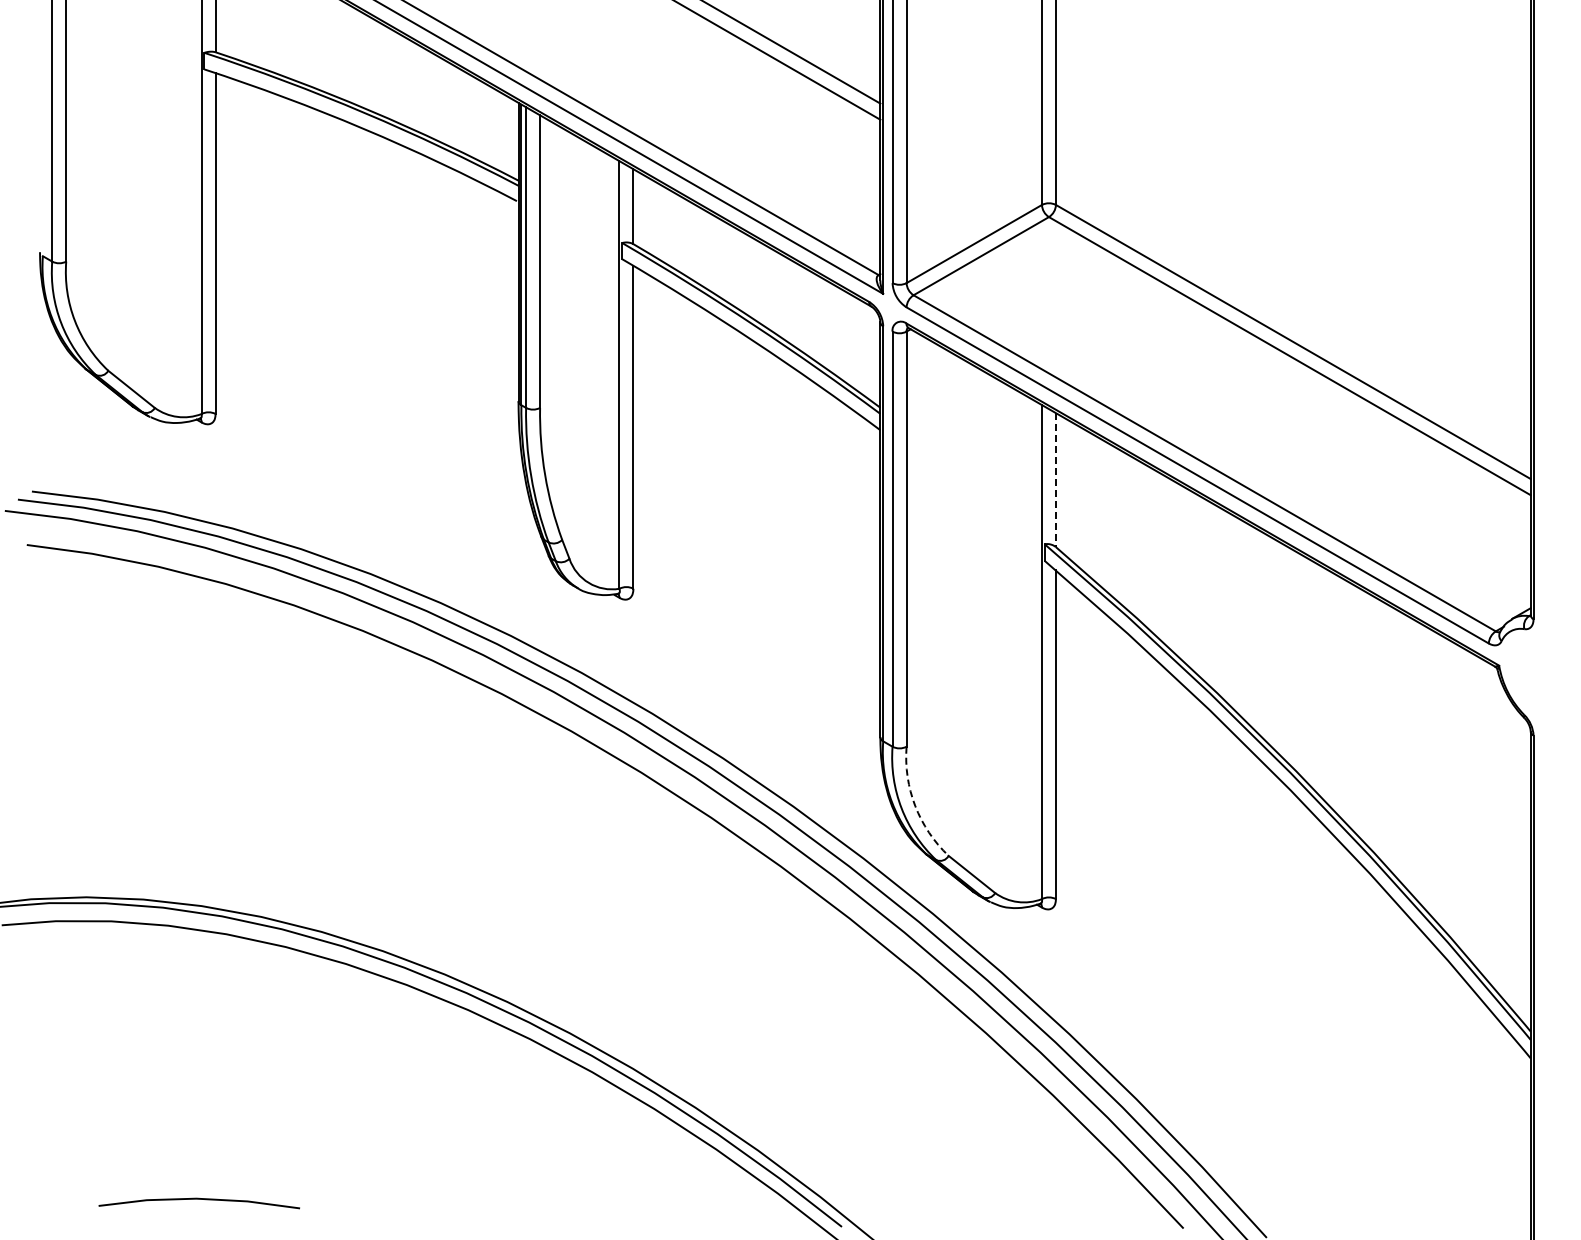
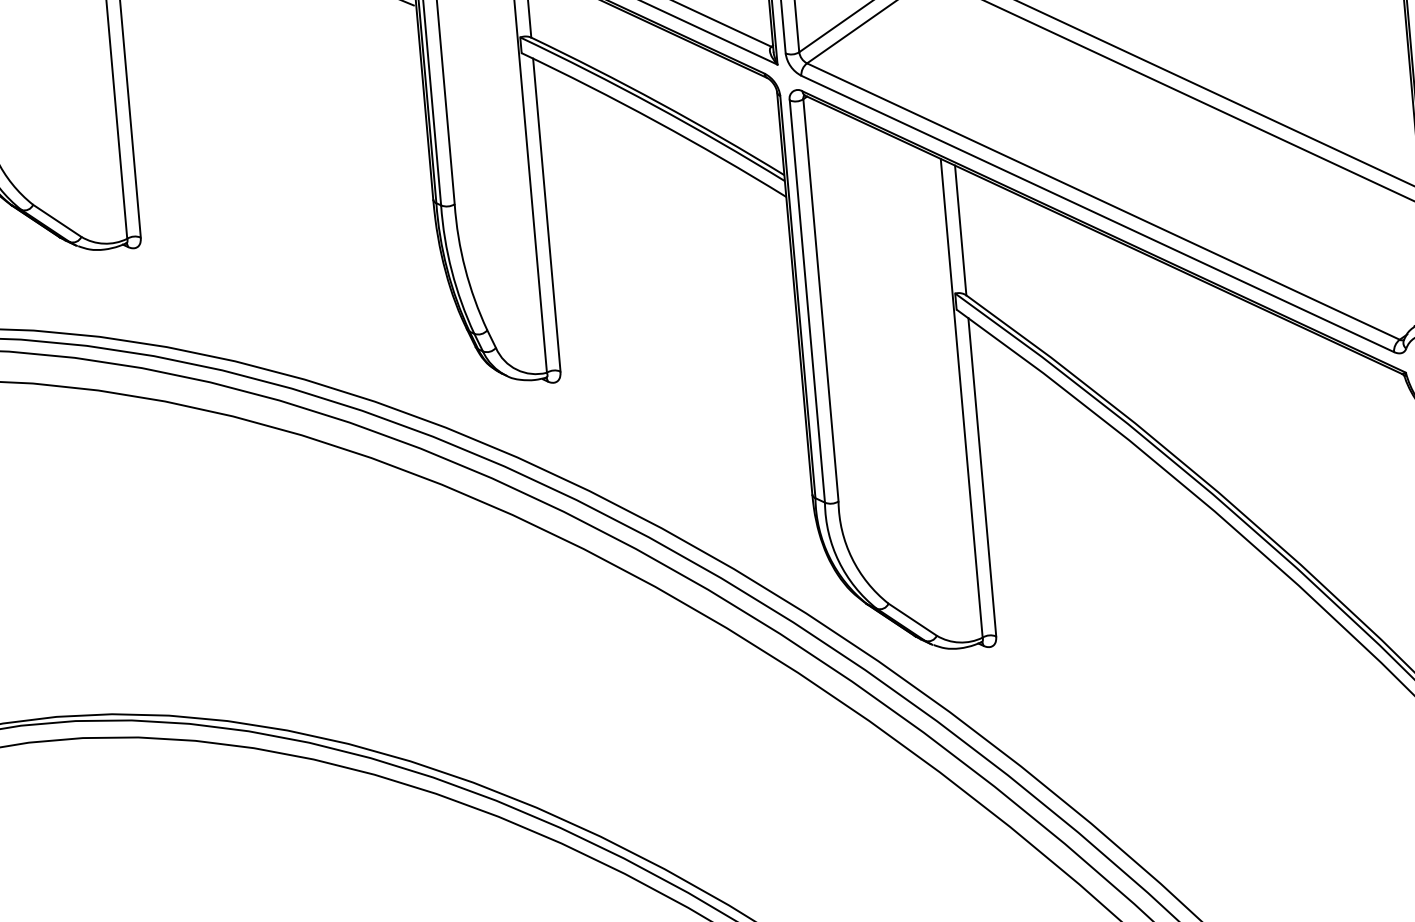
line: (1055, 480) -> (960, 230), dashed -> solid
arc: (915, 806) -> (852, 558), dashed -> solid

